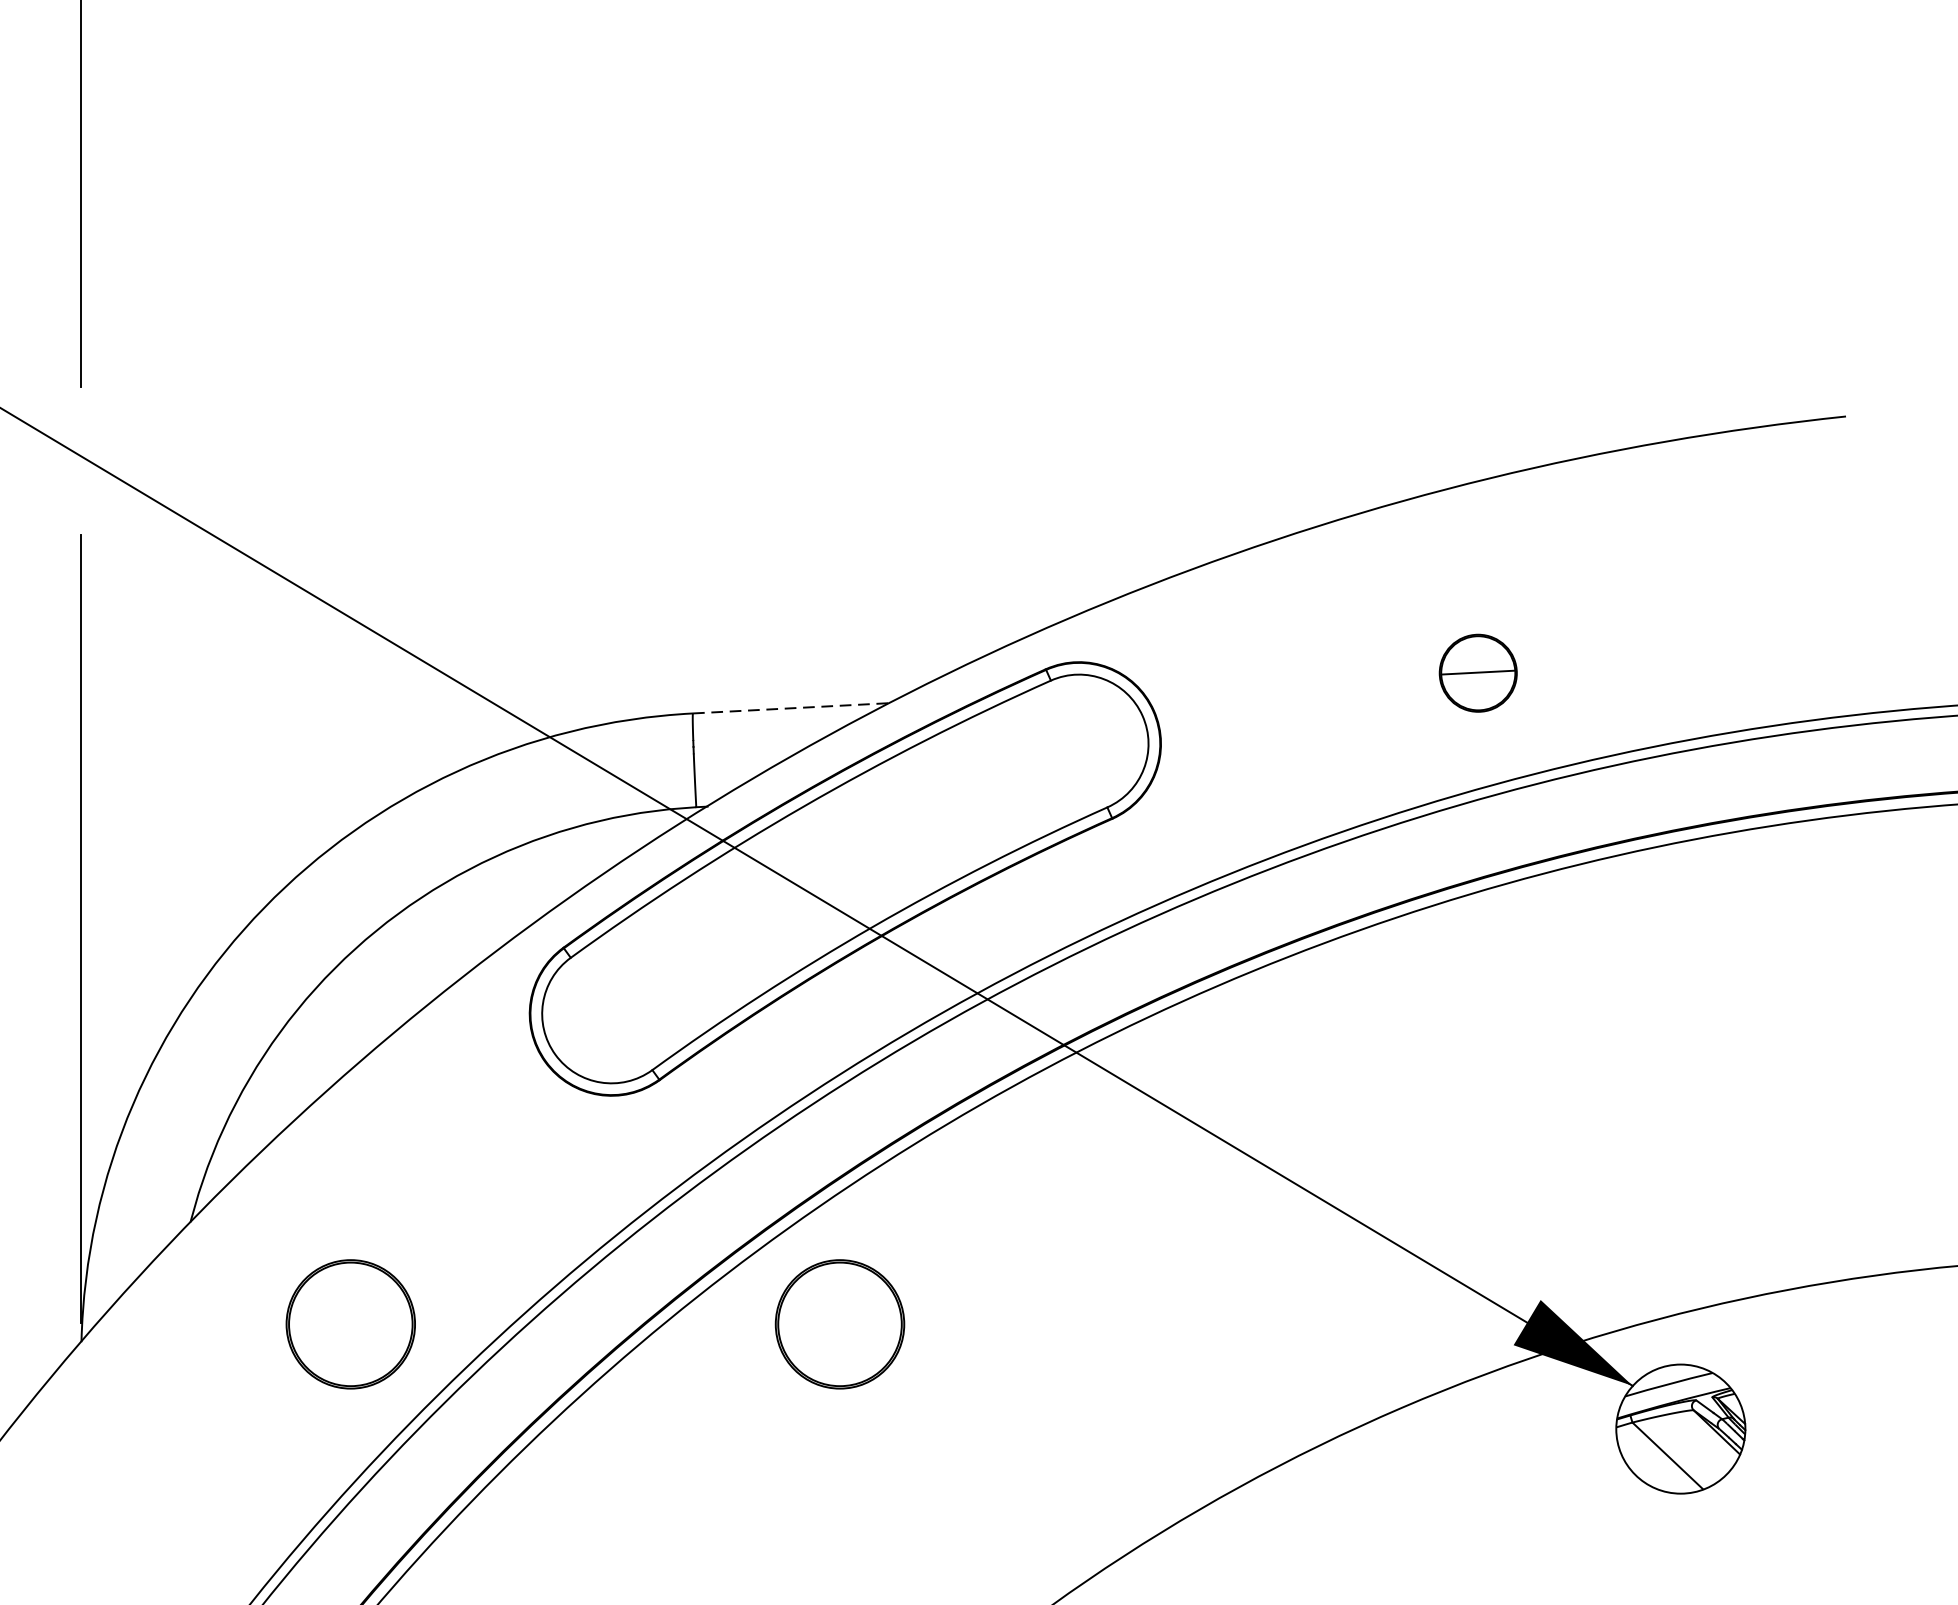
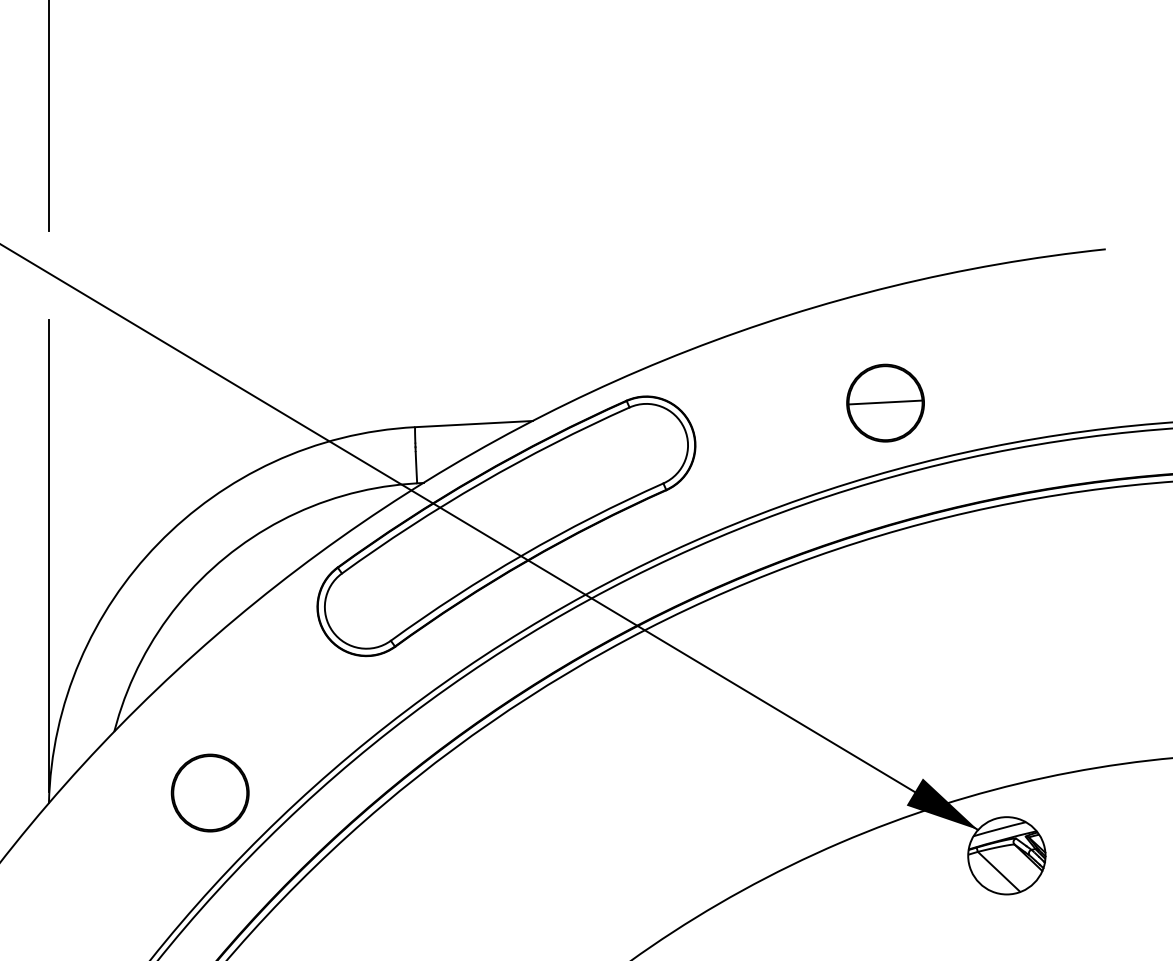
part: (1478, 672) -> (885, 402), size x1.67
line: (792, 709) -> (474, 424), dashed -> solid
part: (838, 1323) -> (502, 792), removed

